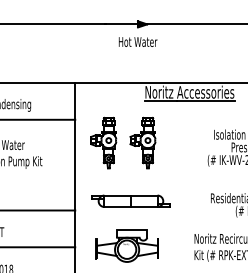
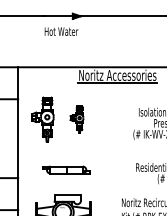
text: (137, 41) -> (60, 31), moved
part: (142, 142) -> (76, 119), size x0.6
part: (130, 200) -> (66, 169), size x0.7

